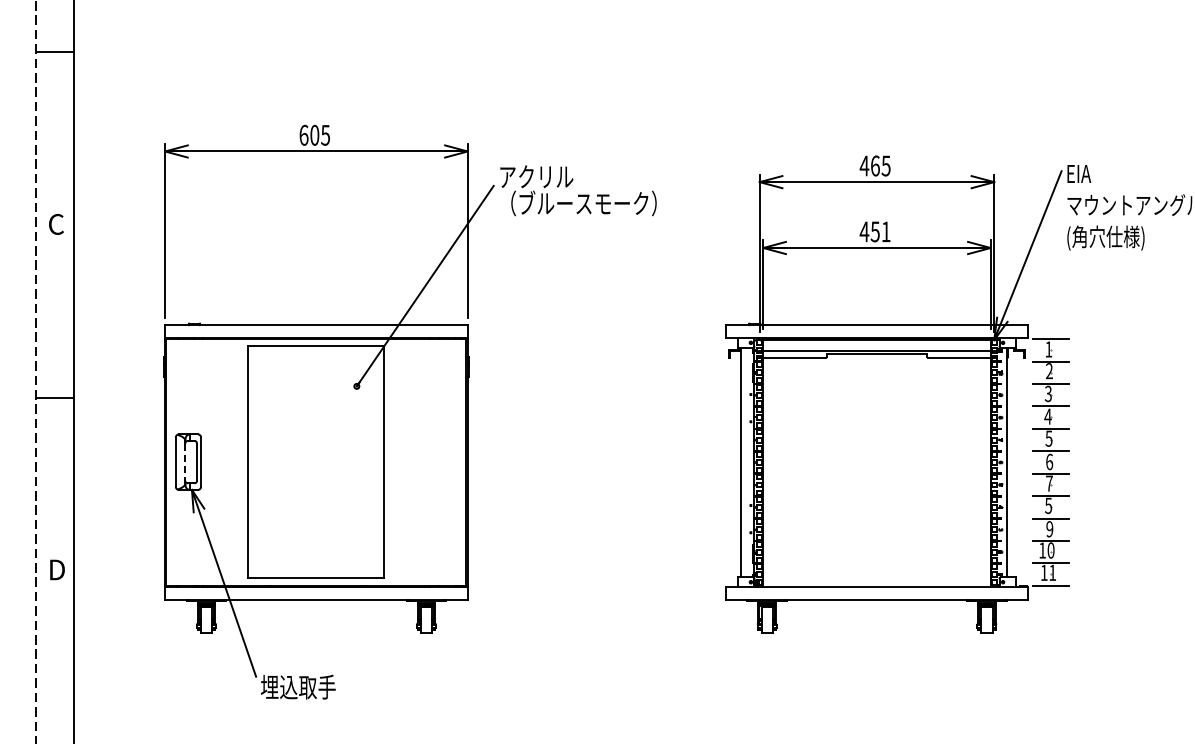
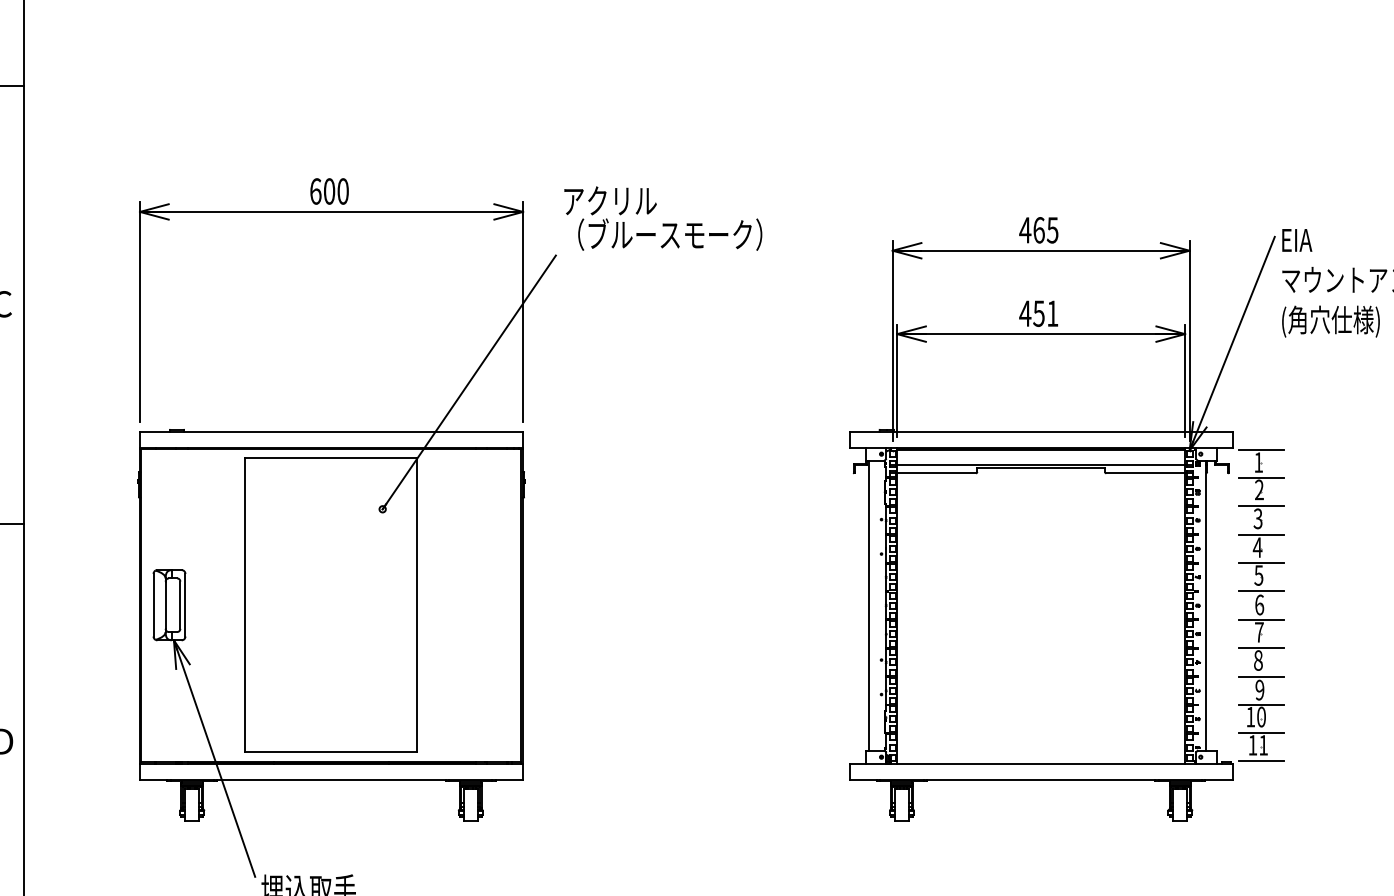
text: (325, 134) -> (343, 190), 605 -> 600
text: (578, 190) -> (663, 218), moved
line: (185, 462) -> (165, 605), dashed -> solid
text: (1048, 505) -> (1258, 660), 5 -> 8

